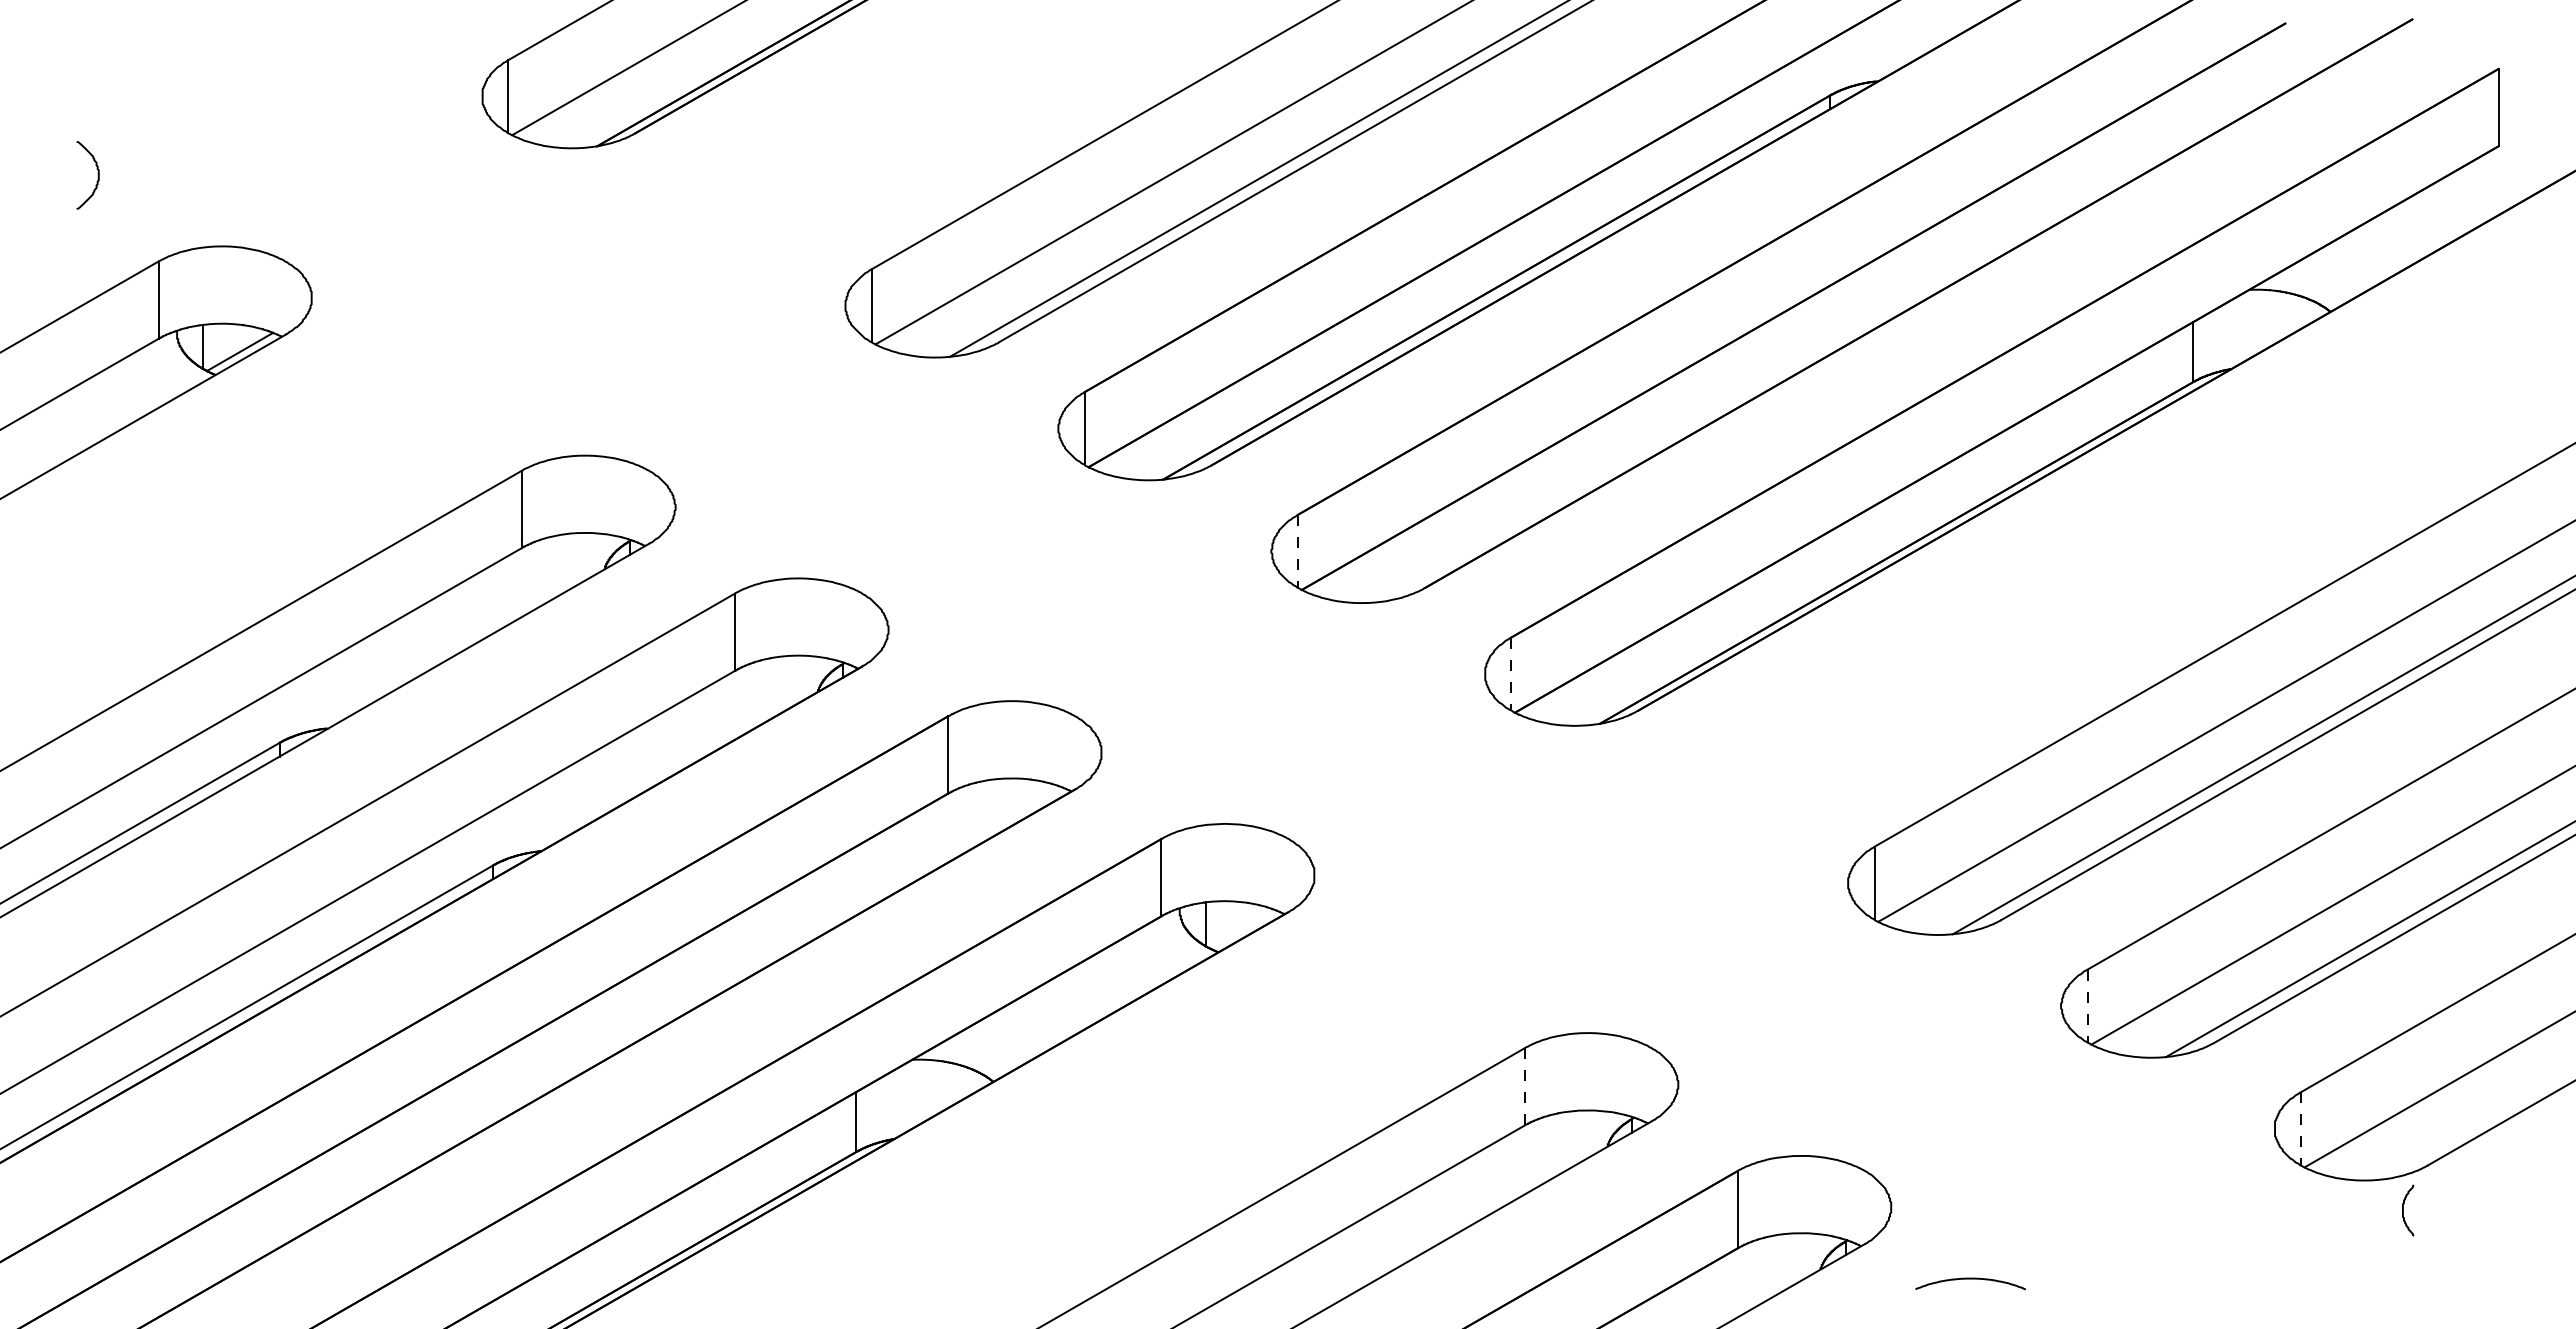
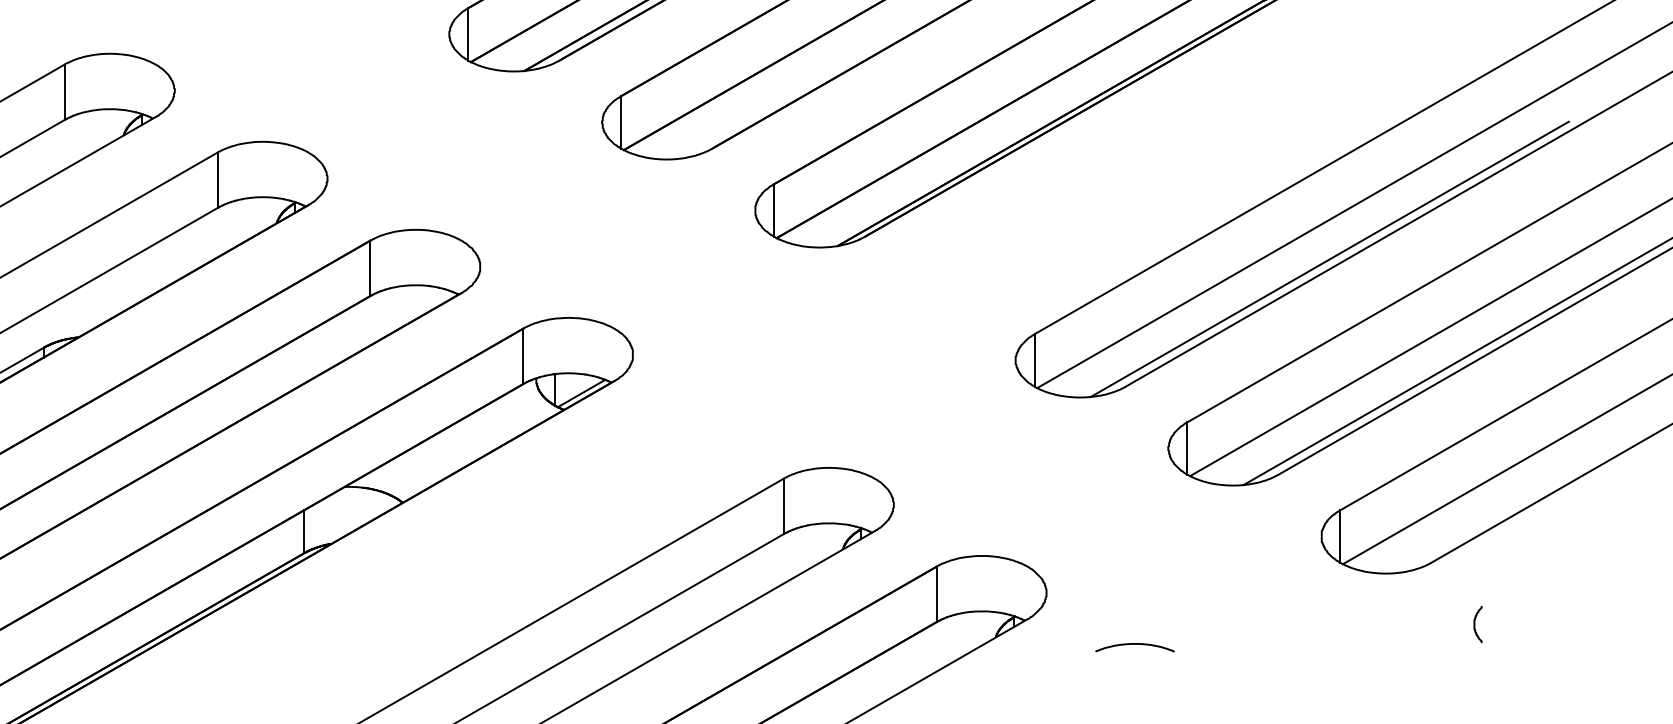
line: (1298, 551) -> (621, 122), dashed -> solid
line: (1511, 674) -> (774, 210), dashed -> solid
line: (1242, 929) -> (581, 393), added
line: (2087, 1006) -> (1187, 448), dashed -> solid
line: (1524, 1086) -> (783, 506), dashed -> solid
line: (2300, 1128) -> (1340, 536), dashed -> solid
curve: (2403, 1210) -> (1474, 624), moved
curve: (1970, 1279) -> (1134, 644), moved

